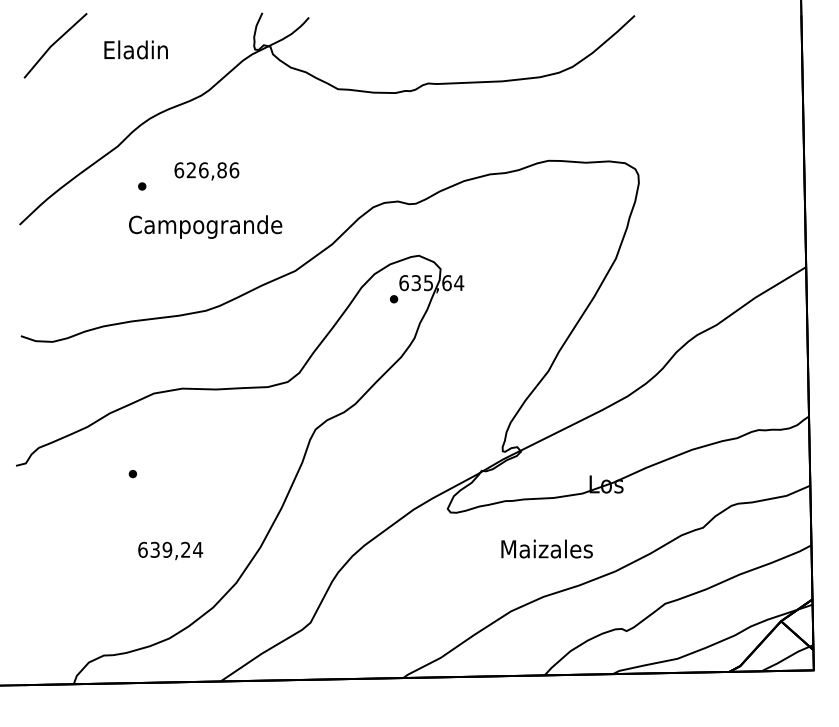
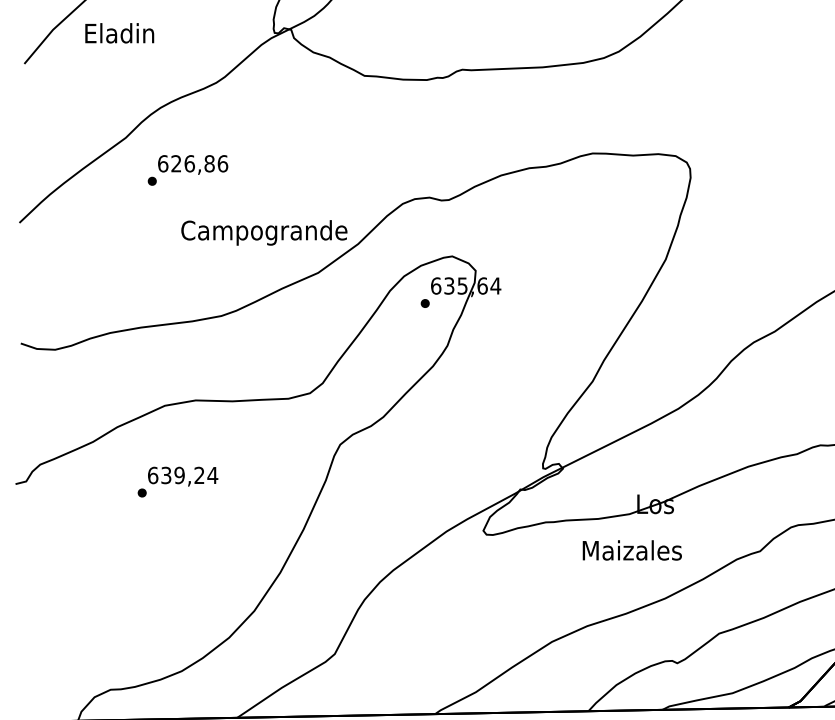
text: (135, 49) -> (118, 32), moved
text: (206, 171) -> (192, 165), moved
text: (205, 226) -> (264, 232), moved
text: (546, 548) -> (631, 549), moved
text: (170, 550) -> (182, 476), moved

